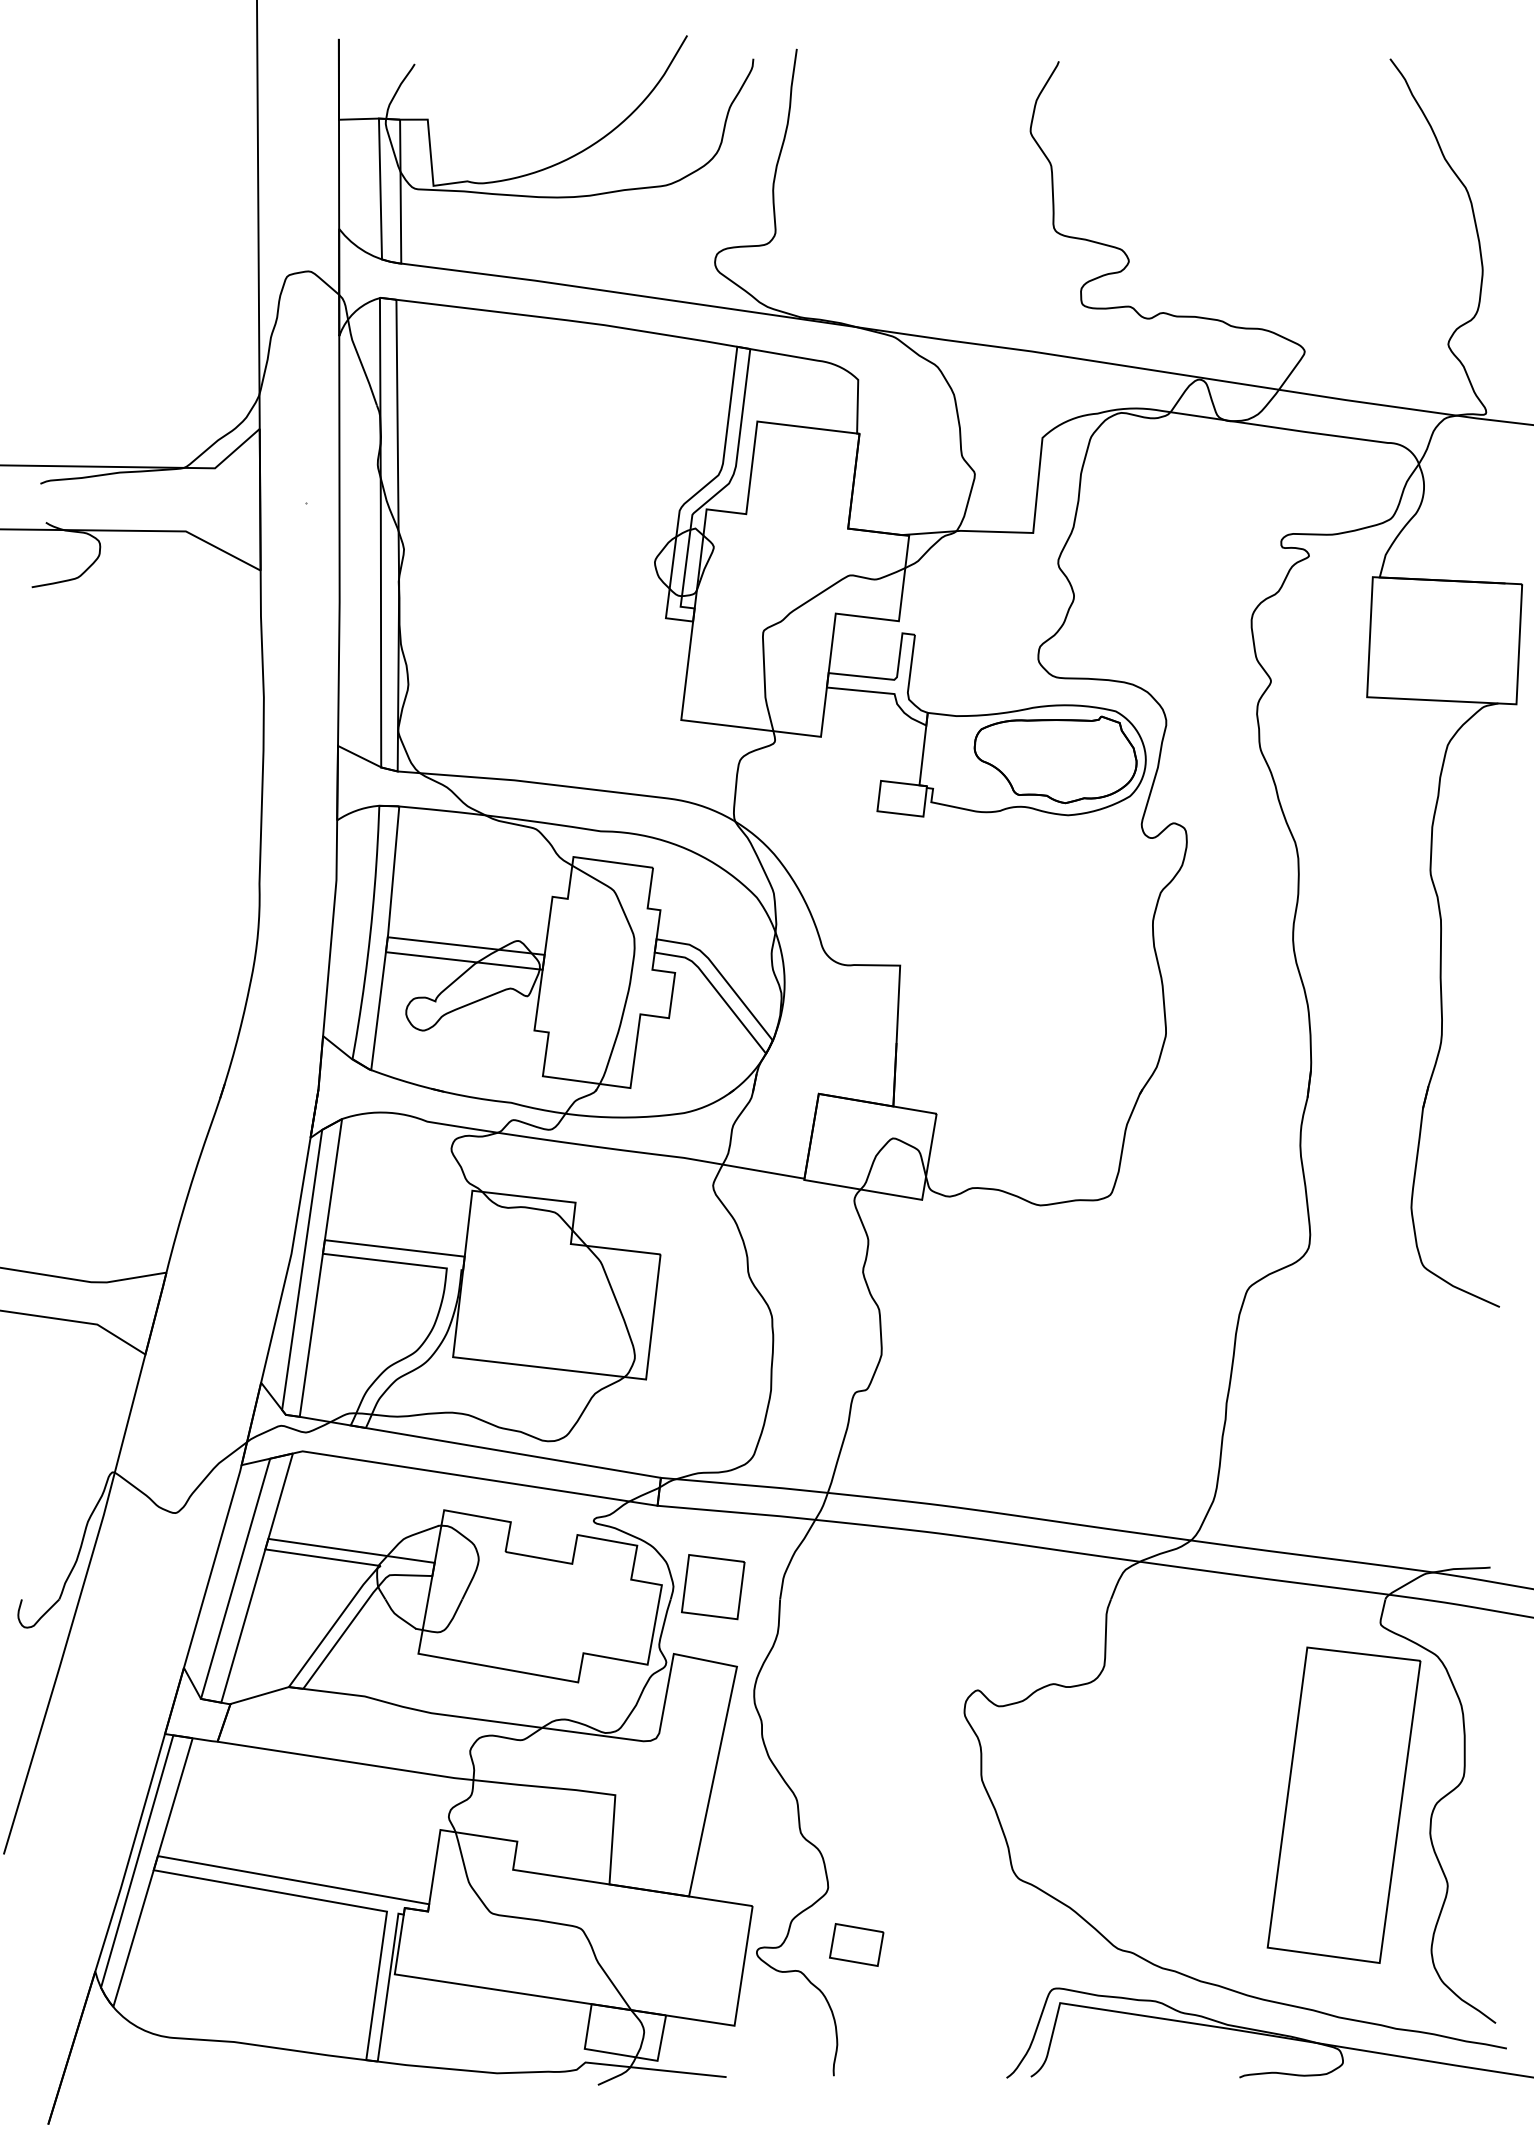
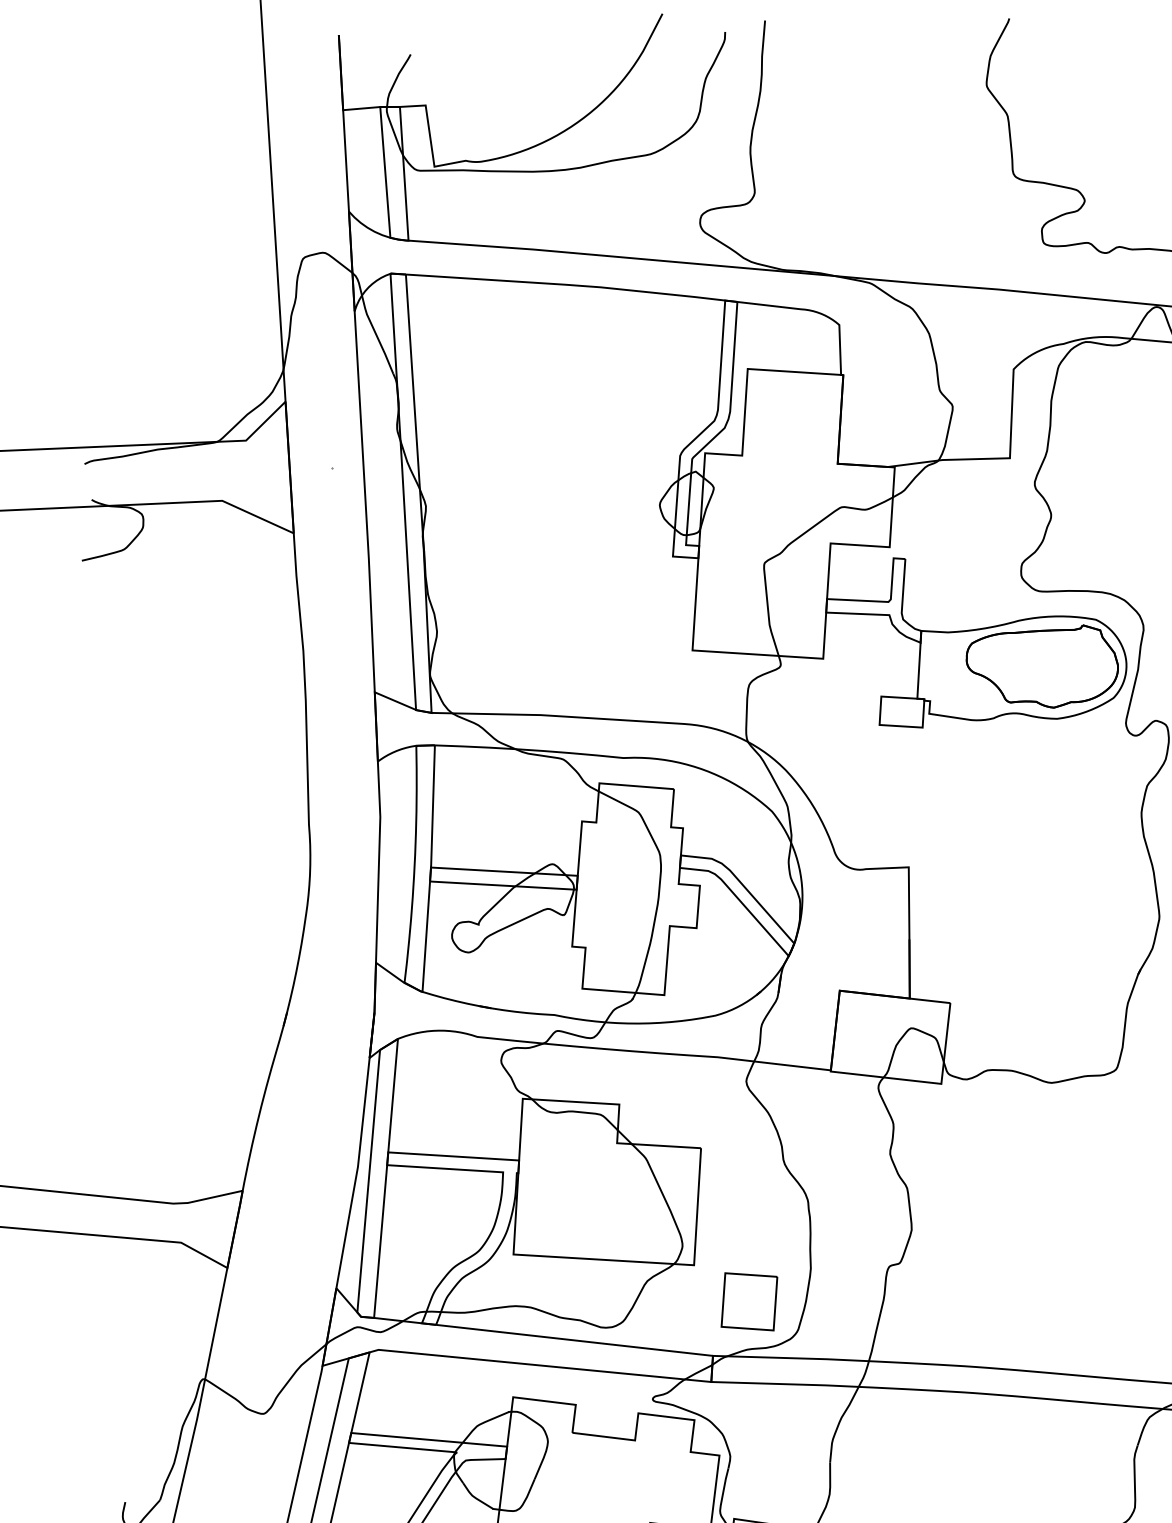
part: (713, 1587) -> (749, 1302), moved

